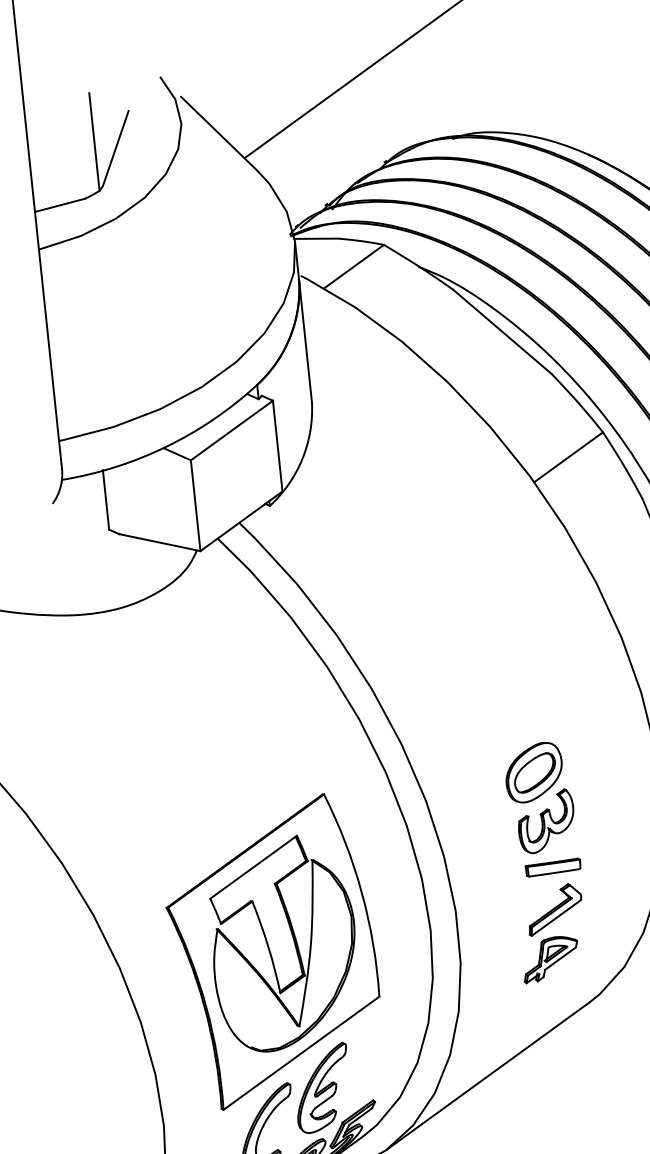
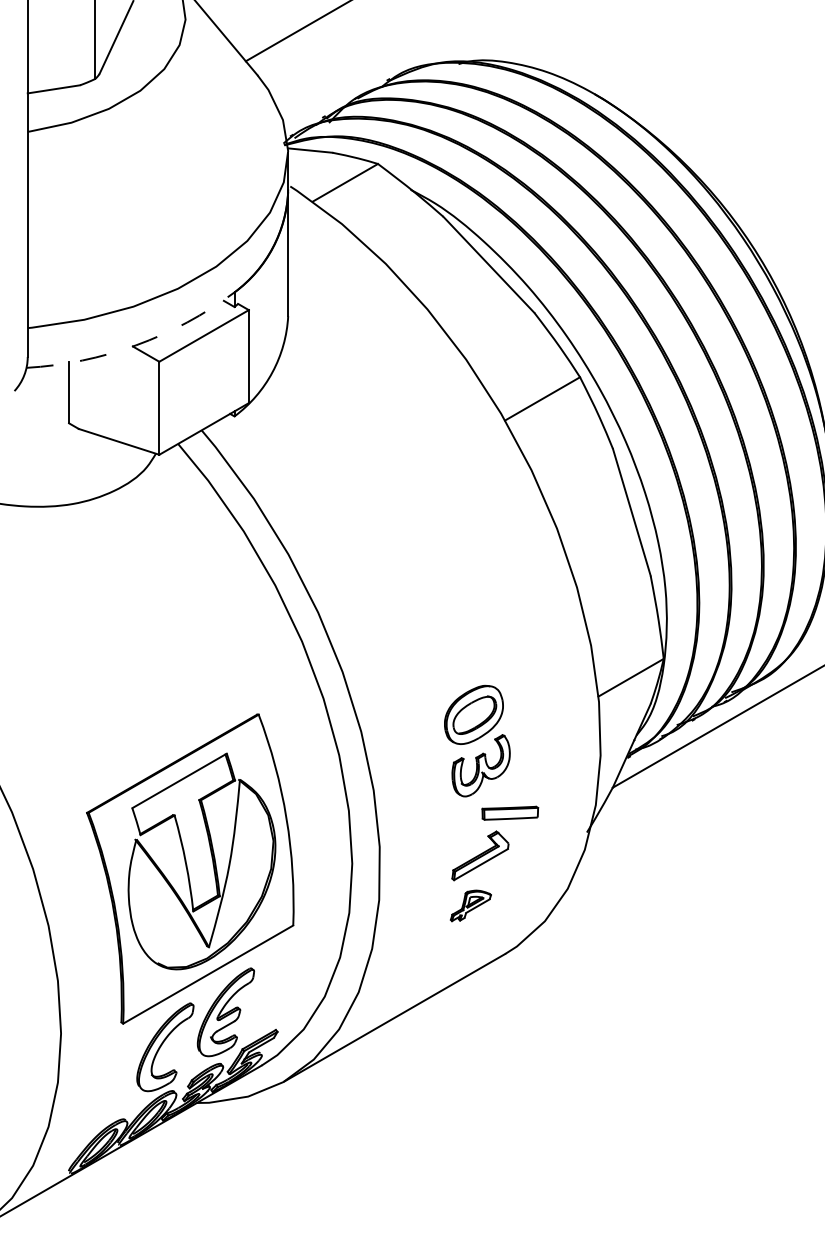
arc: (166, 446) -> (136, 345), solid -> dashed
part: (553, 866) -> (510, 812), moved
part: (550, 958) -> (470, 905), size x0.7

